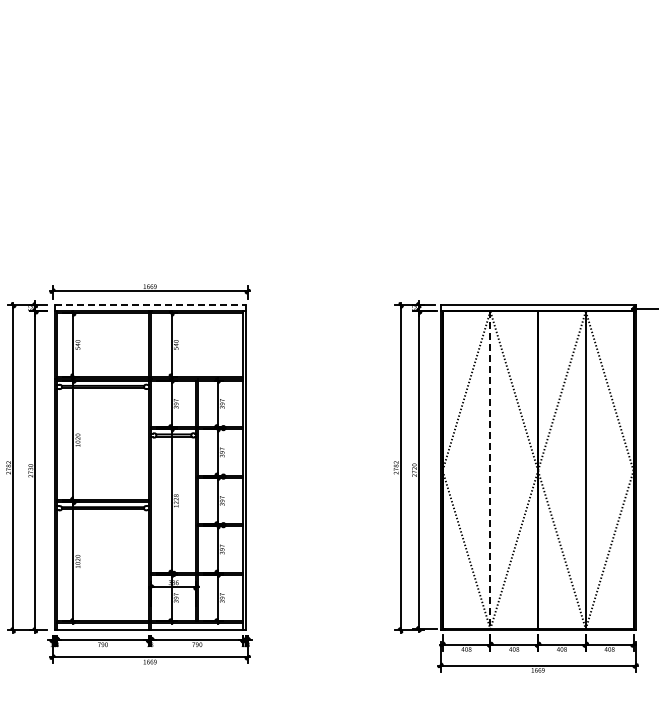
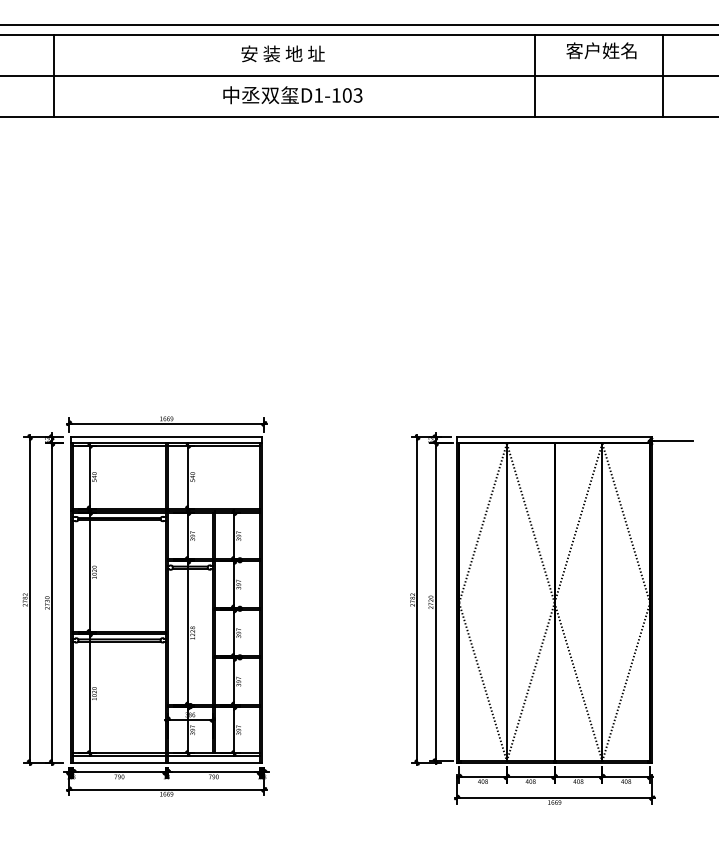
line: (150, 305) -> (167, 437), dashed -> solid
line: (489, 470) -> (506, 602), dashed -> solid

